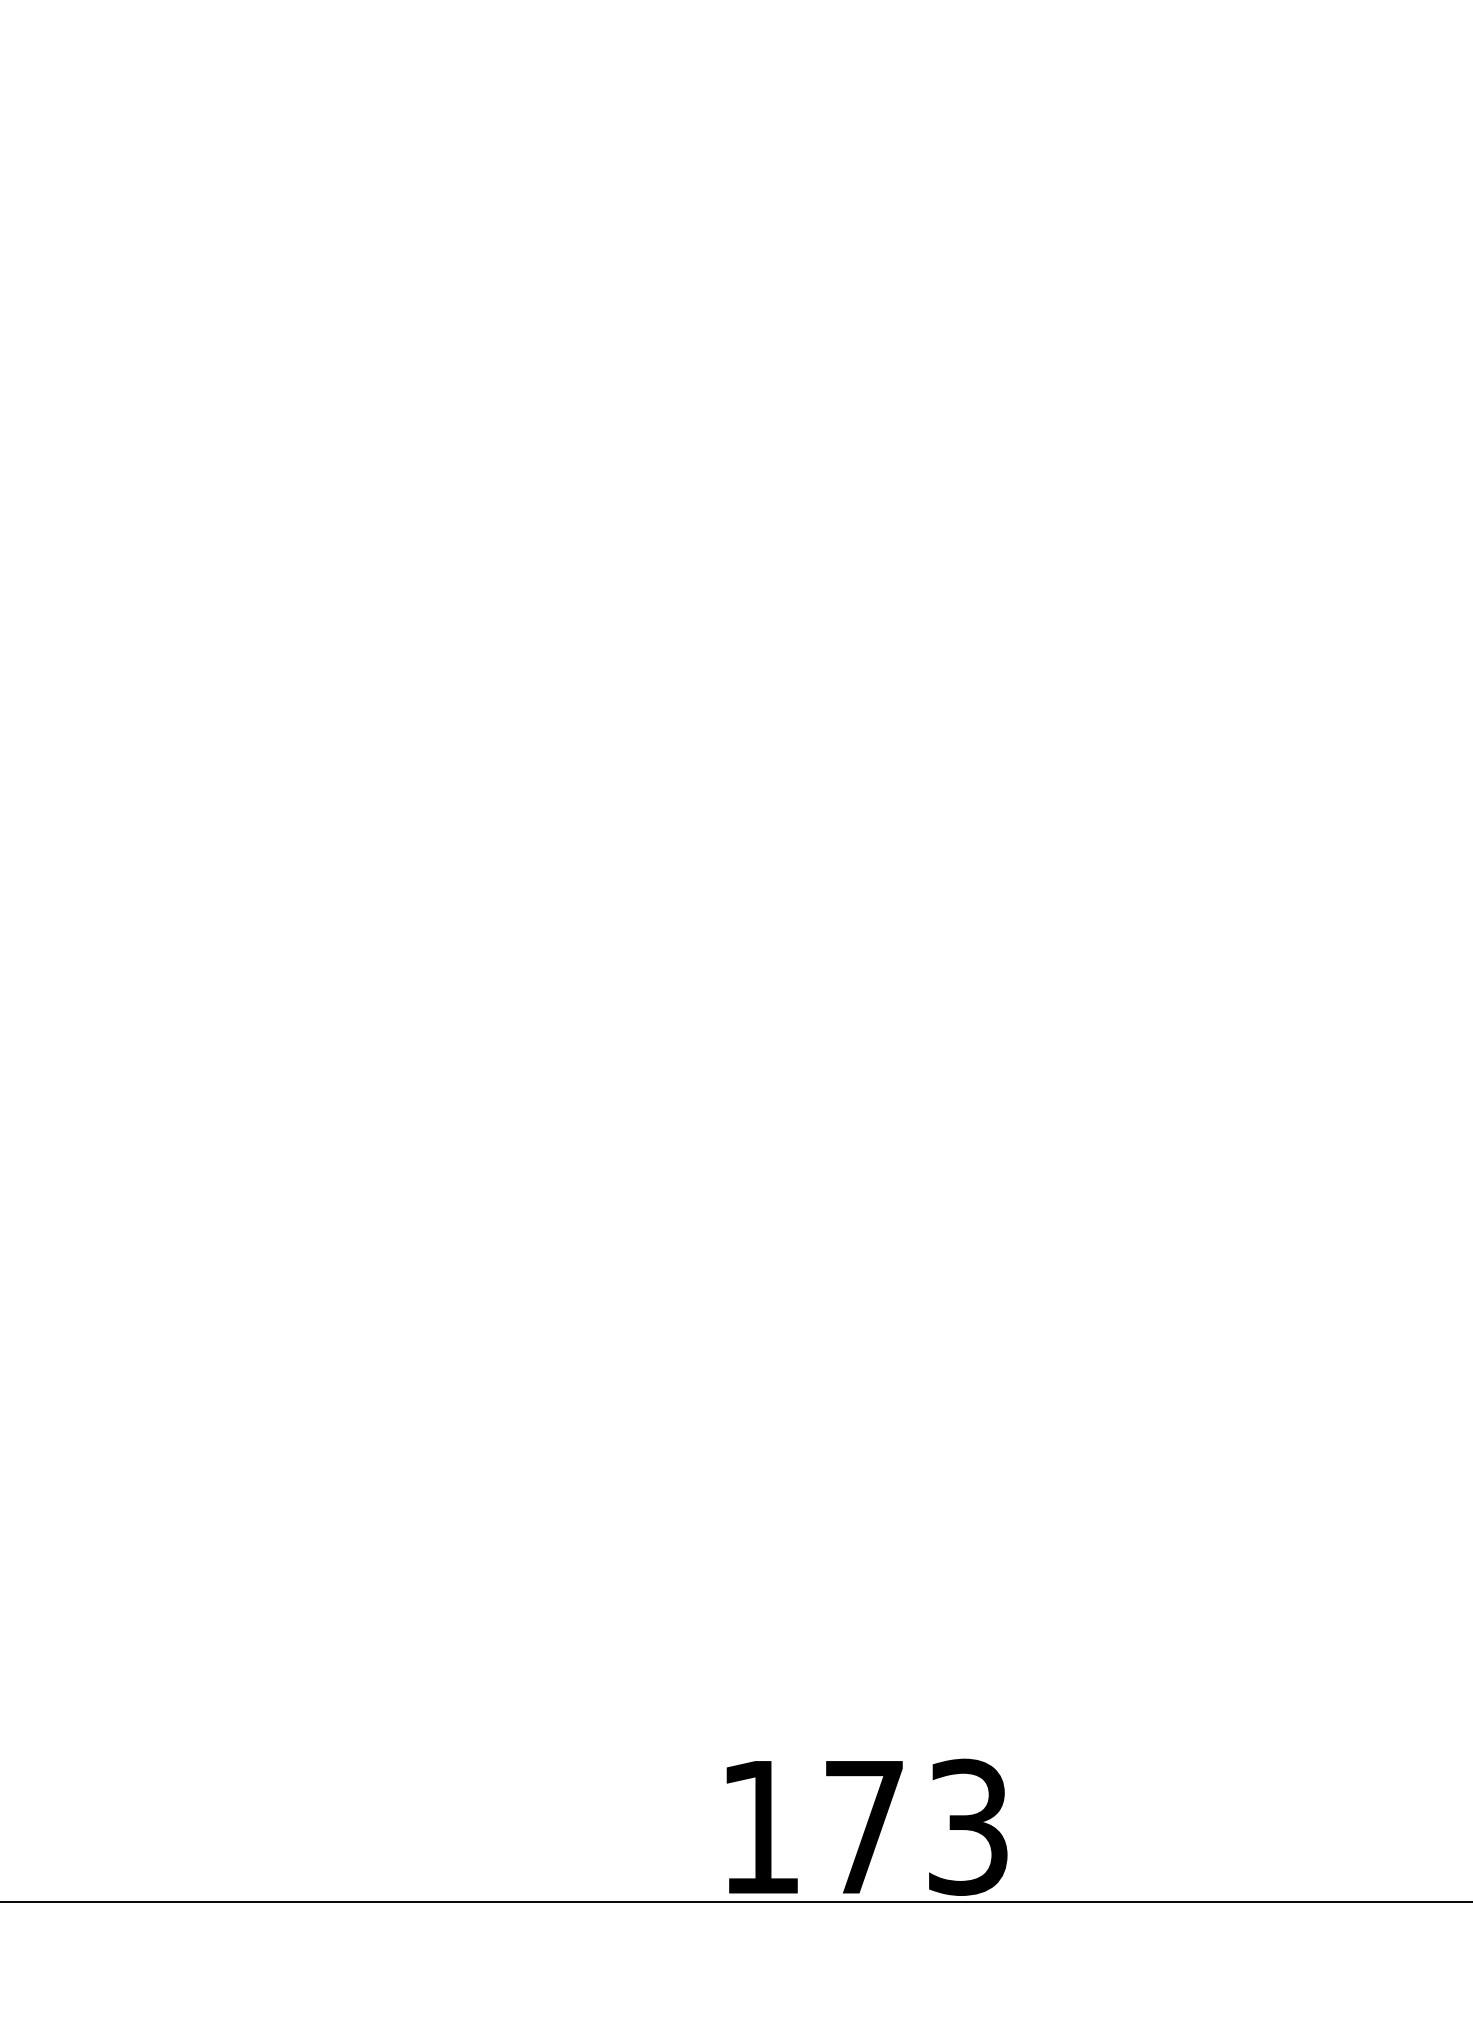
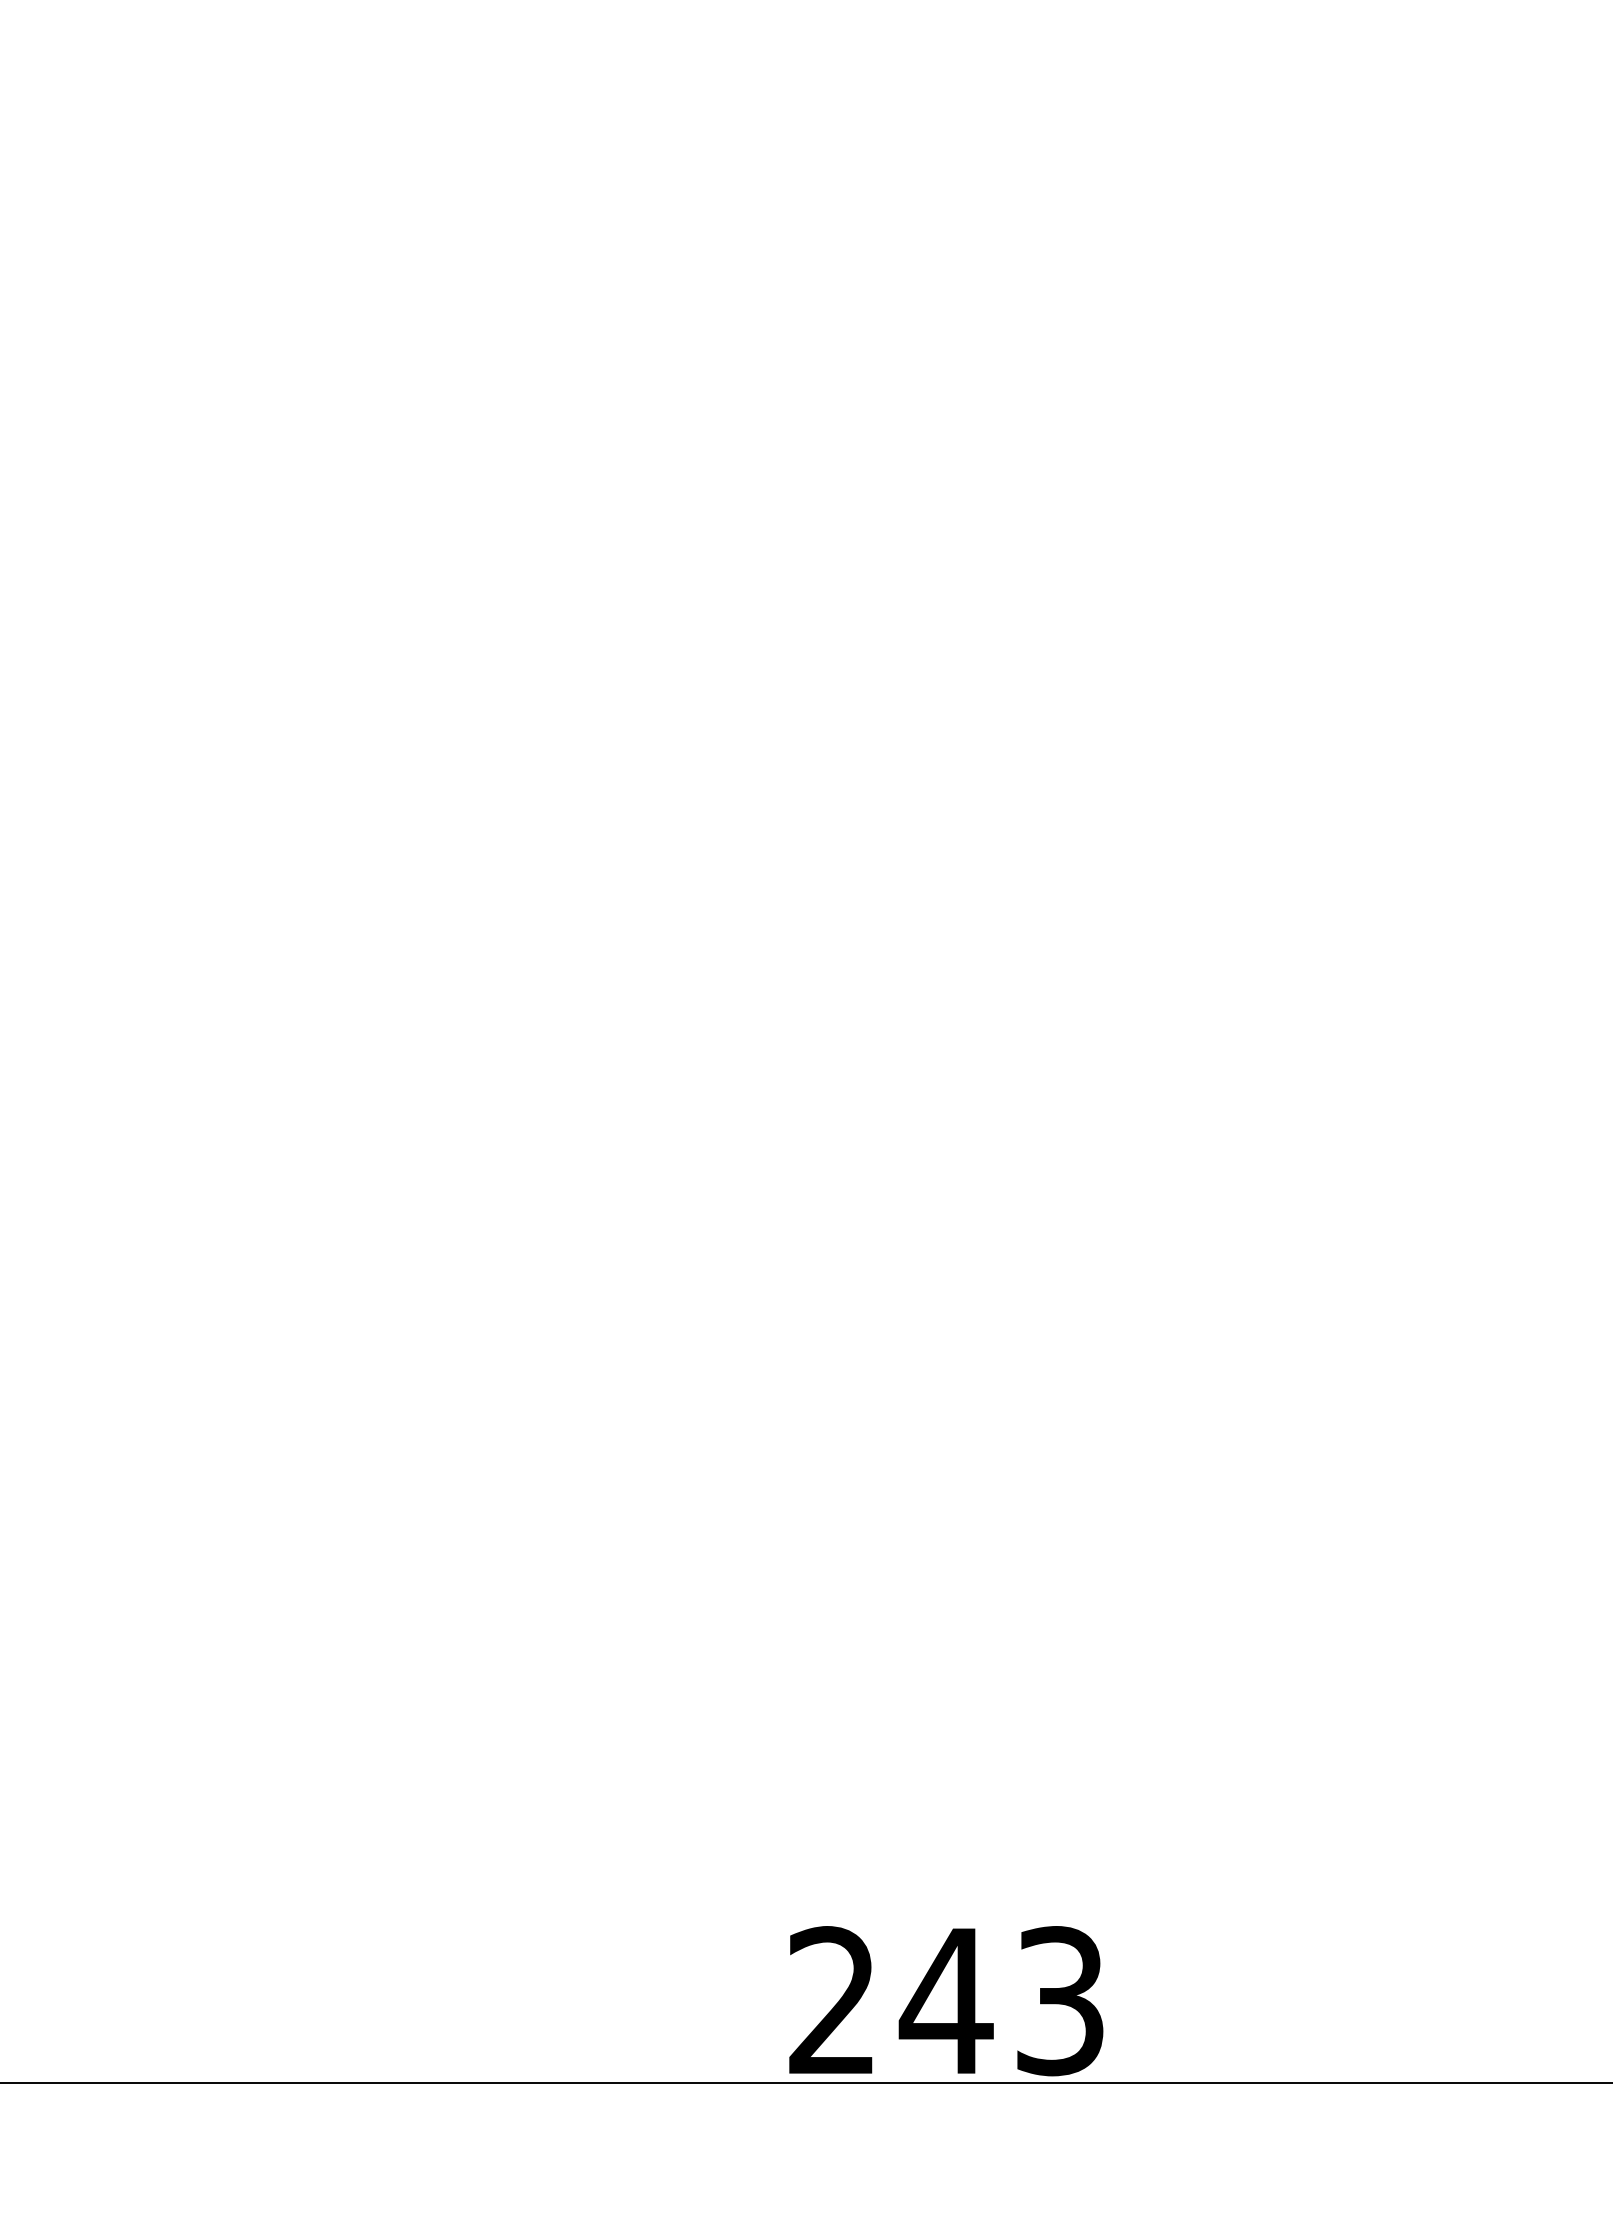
text: (814, 1825) -> (891, 1999), 173 -> 243

